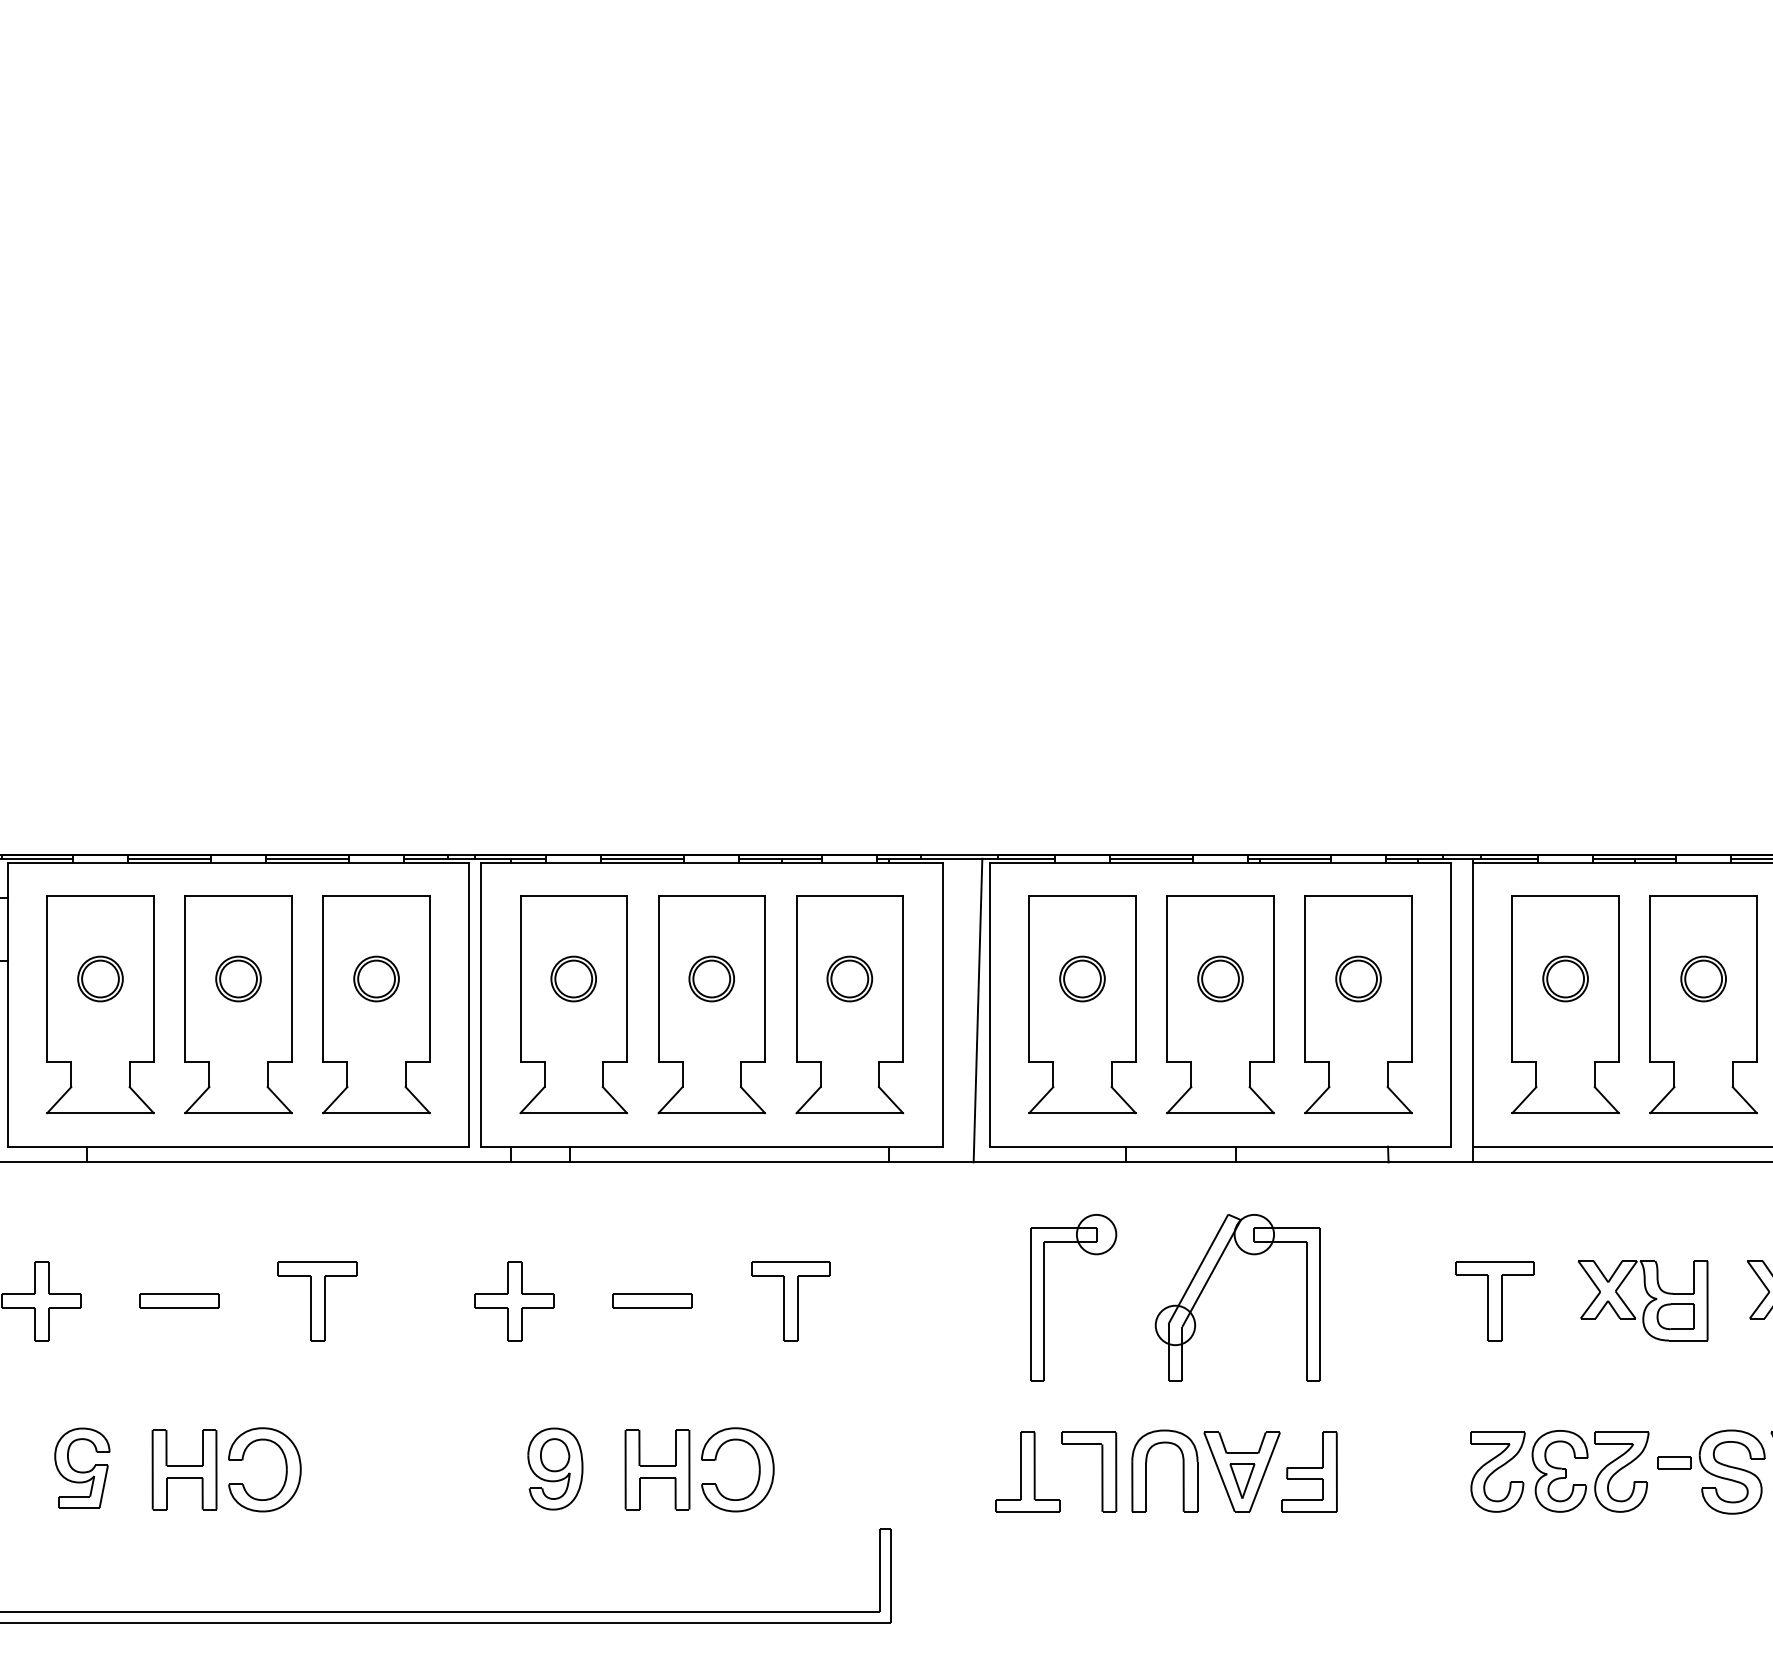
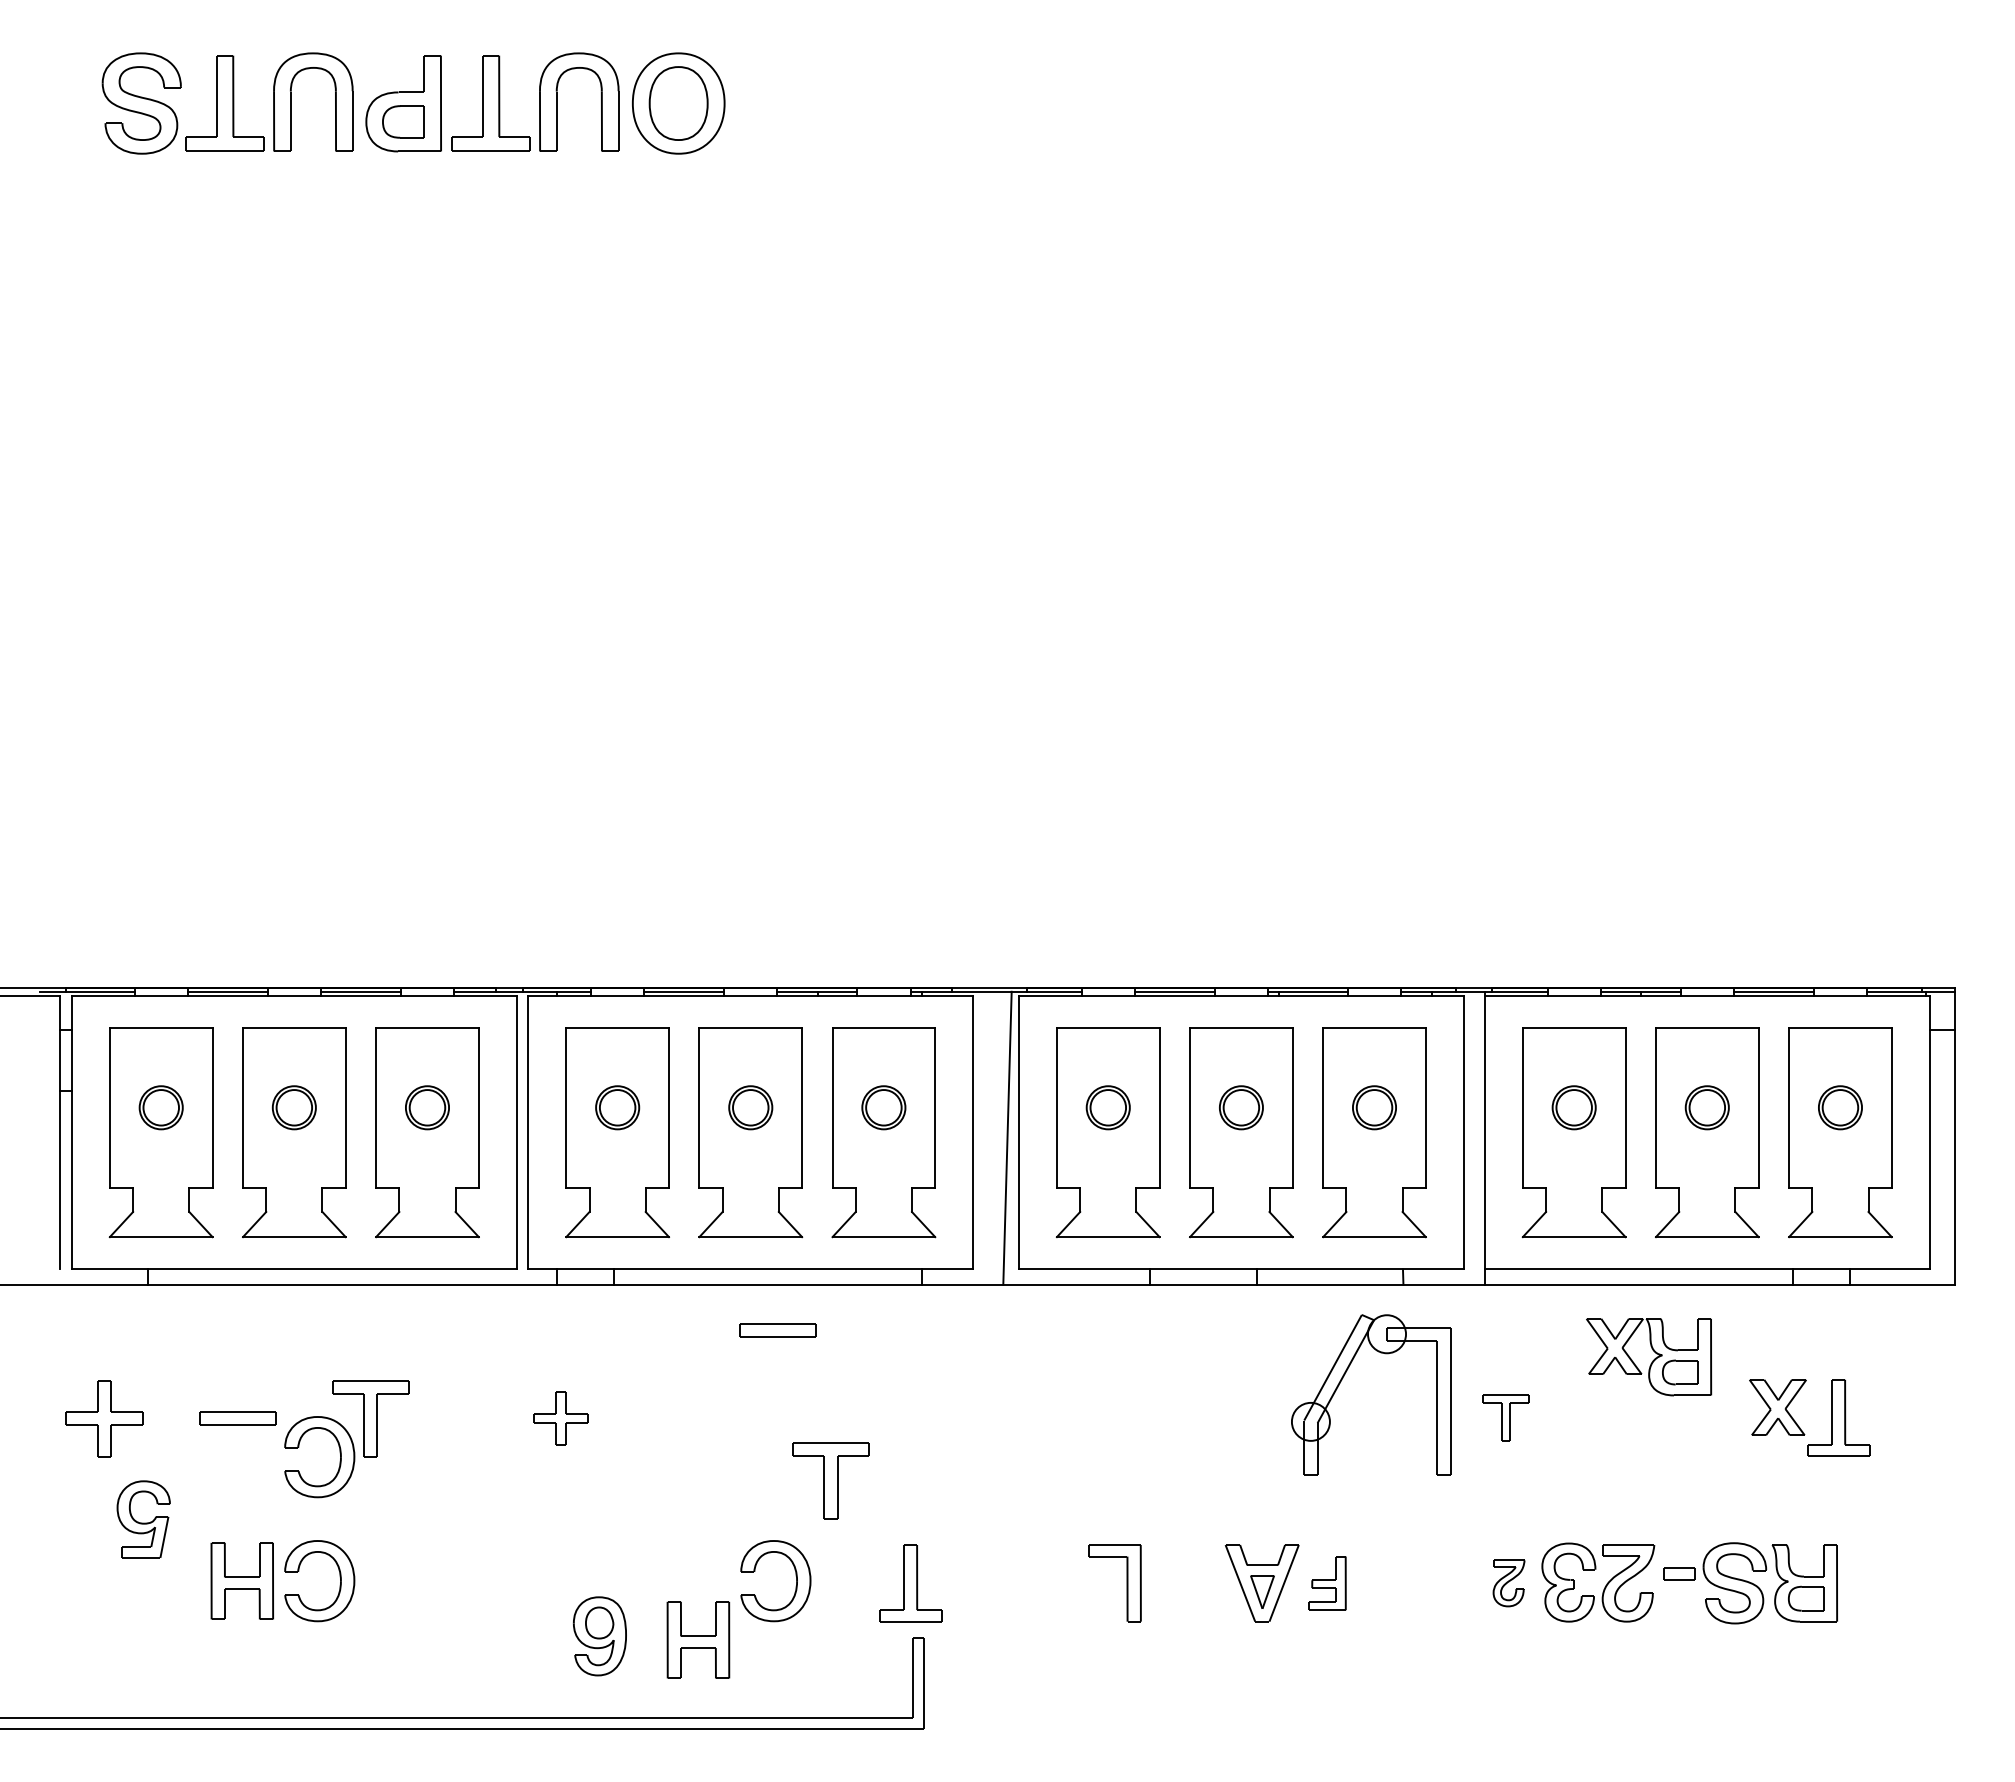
part: (1208, 1282) -> (1342, 1380), moved
part: (1044, 1297) -> (1071, 1414), removed
part: (1494, 1300) -> (1505, 1417), size x0.6
part: (514, 1301) -> (560, 1418), size x0.7
part: (652, 1301) -> (777, 1330), moved
part: (790, 1301) -> (830, 1480), moved
part: (1643, 1301) -> (1649, 1357), moved
part: (285, 1337) -> (339, 1453), added
part: (82, 1468) -> (143, 1519), moved
part: (554, 1469) -> (599, 1636), moved
part: (657, 1469) -> (698, 1639), moved
part: (1147, 1471) -> (1170, 1582), removed
part: (1027, 1472) -> (910, 1583), moved
part: (1309, 1472) -> (1327, 1583), size x0.7
part: (1497, 1472) -> (1508, 1583), size x0.6

